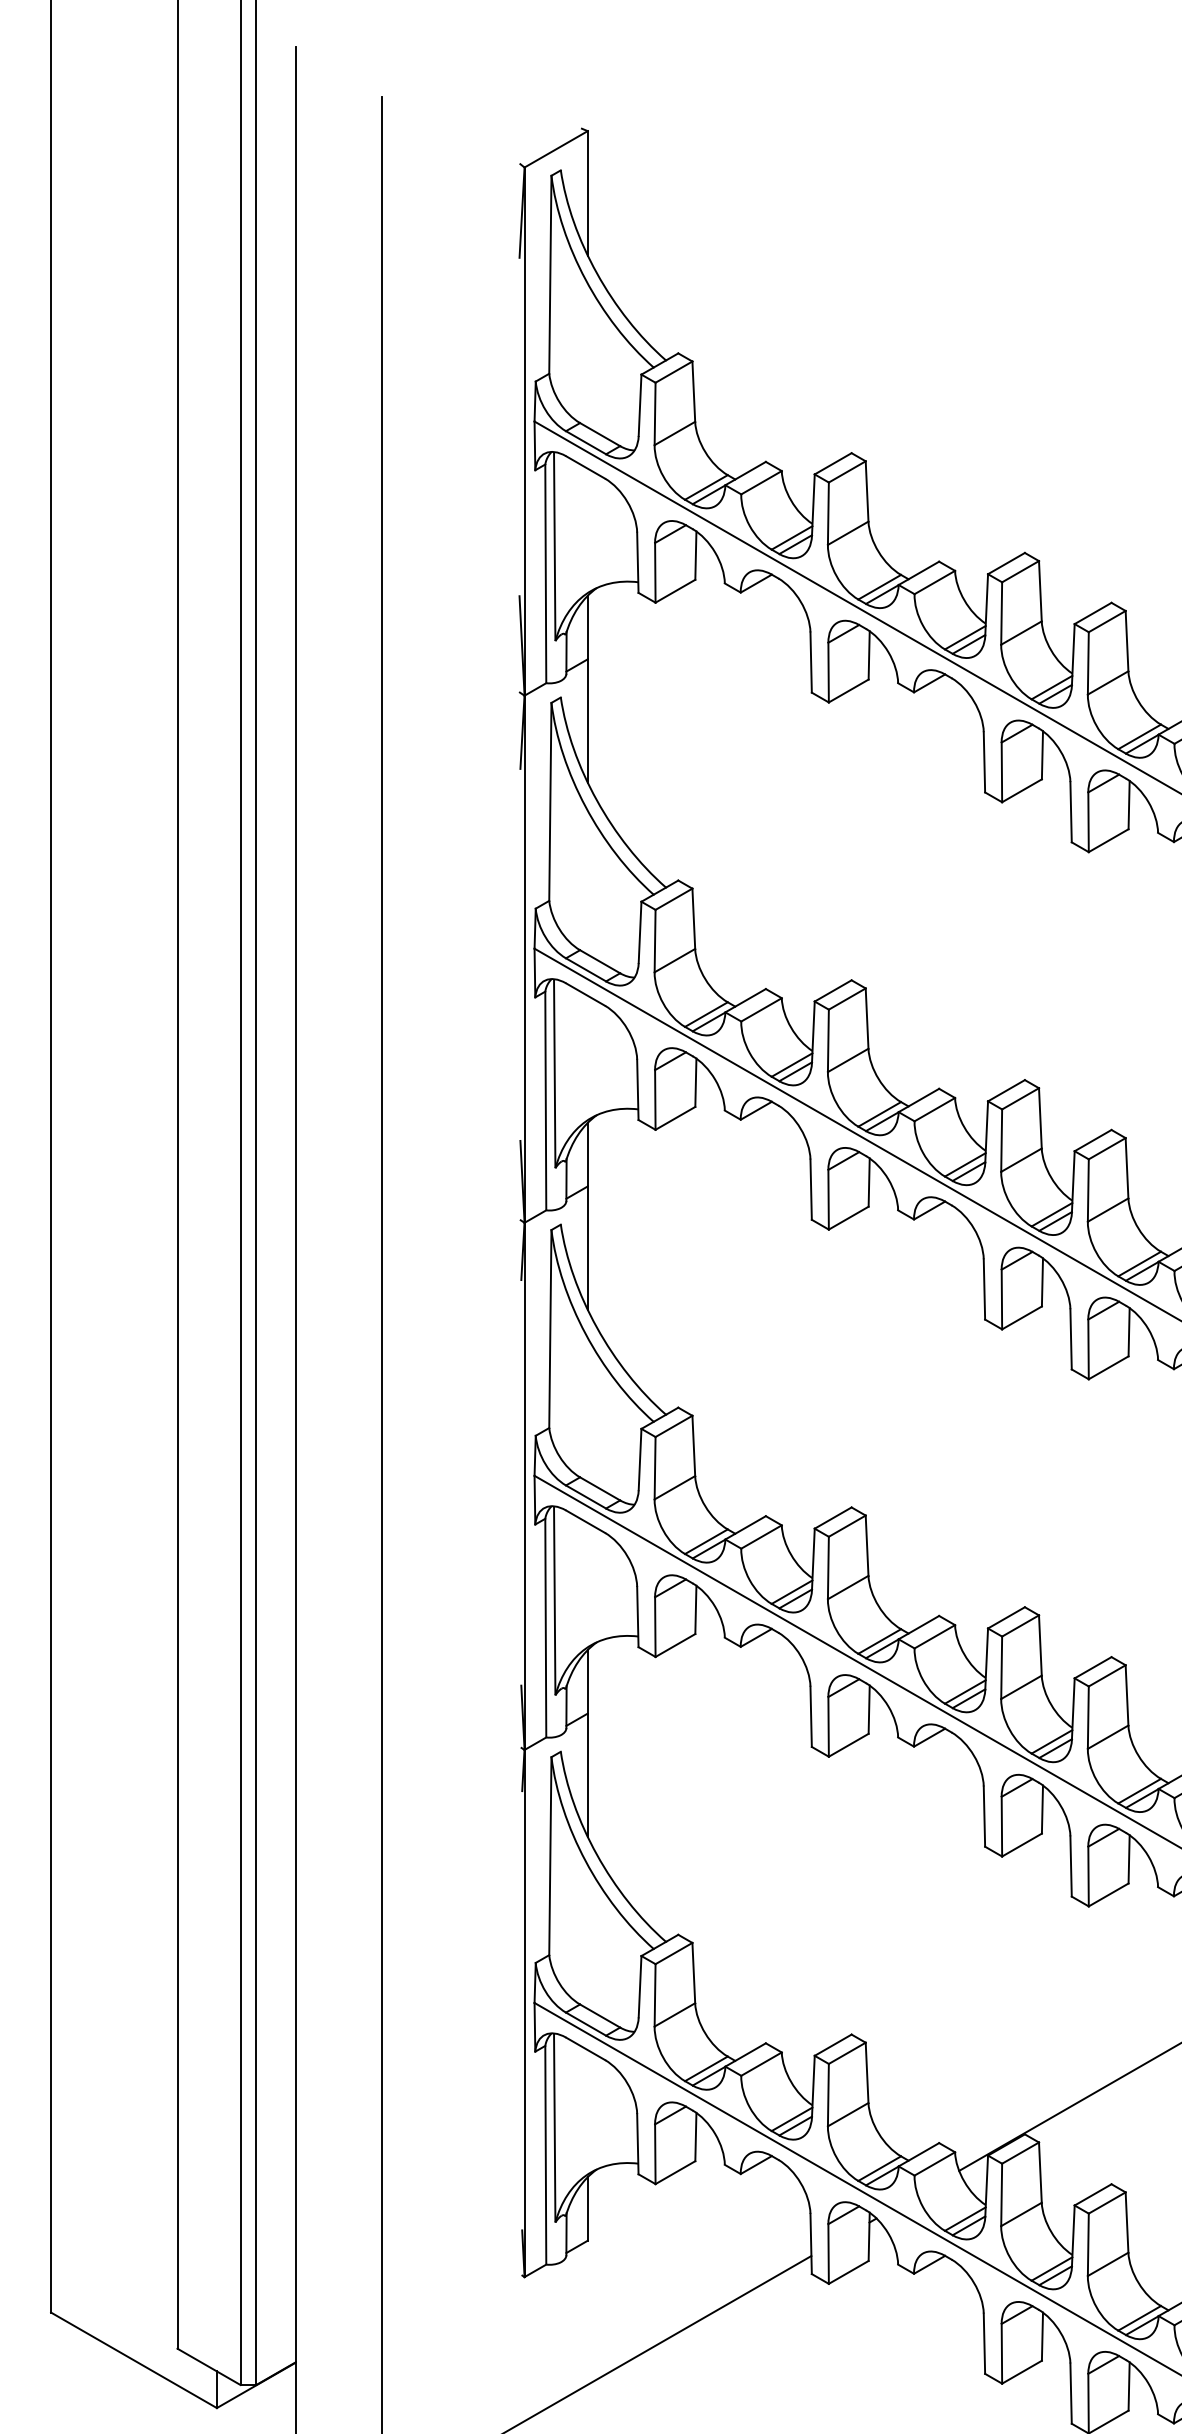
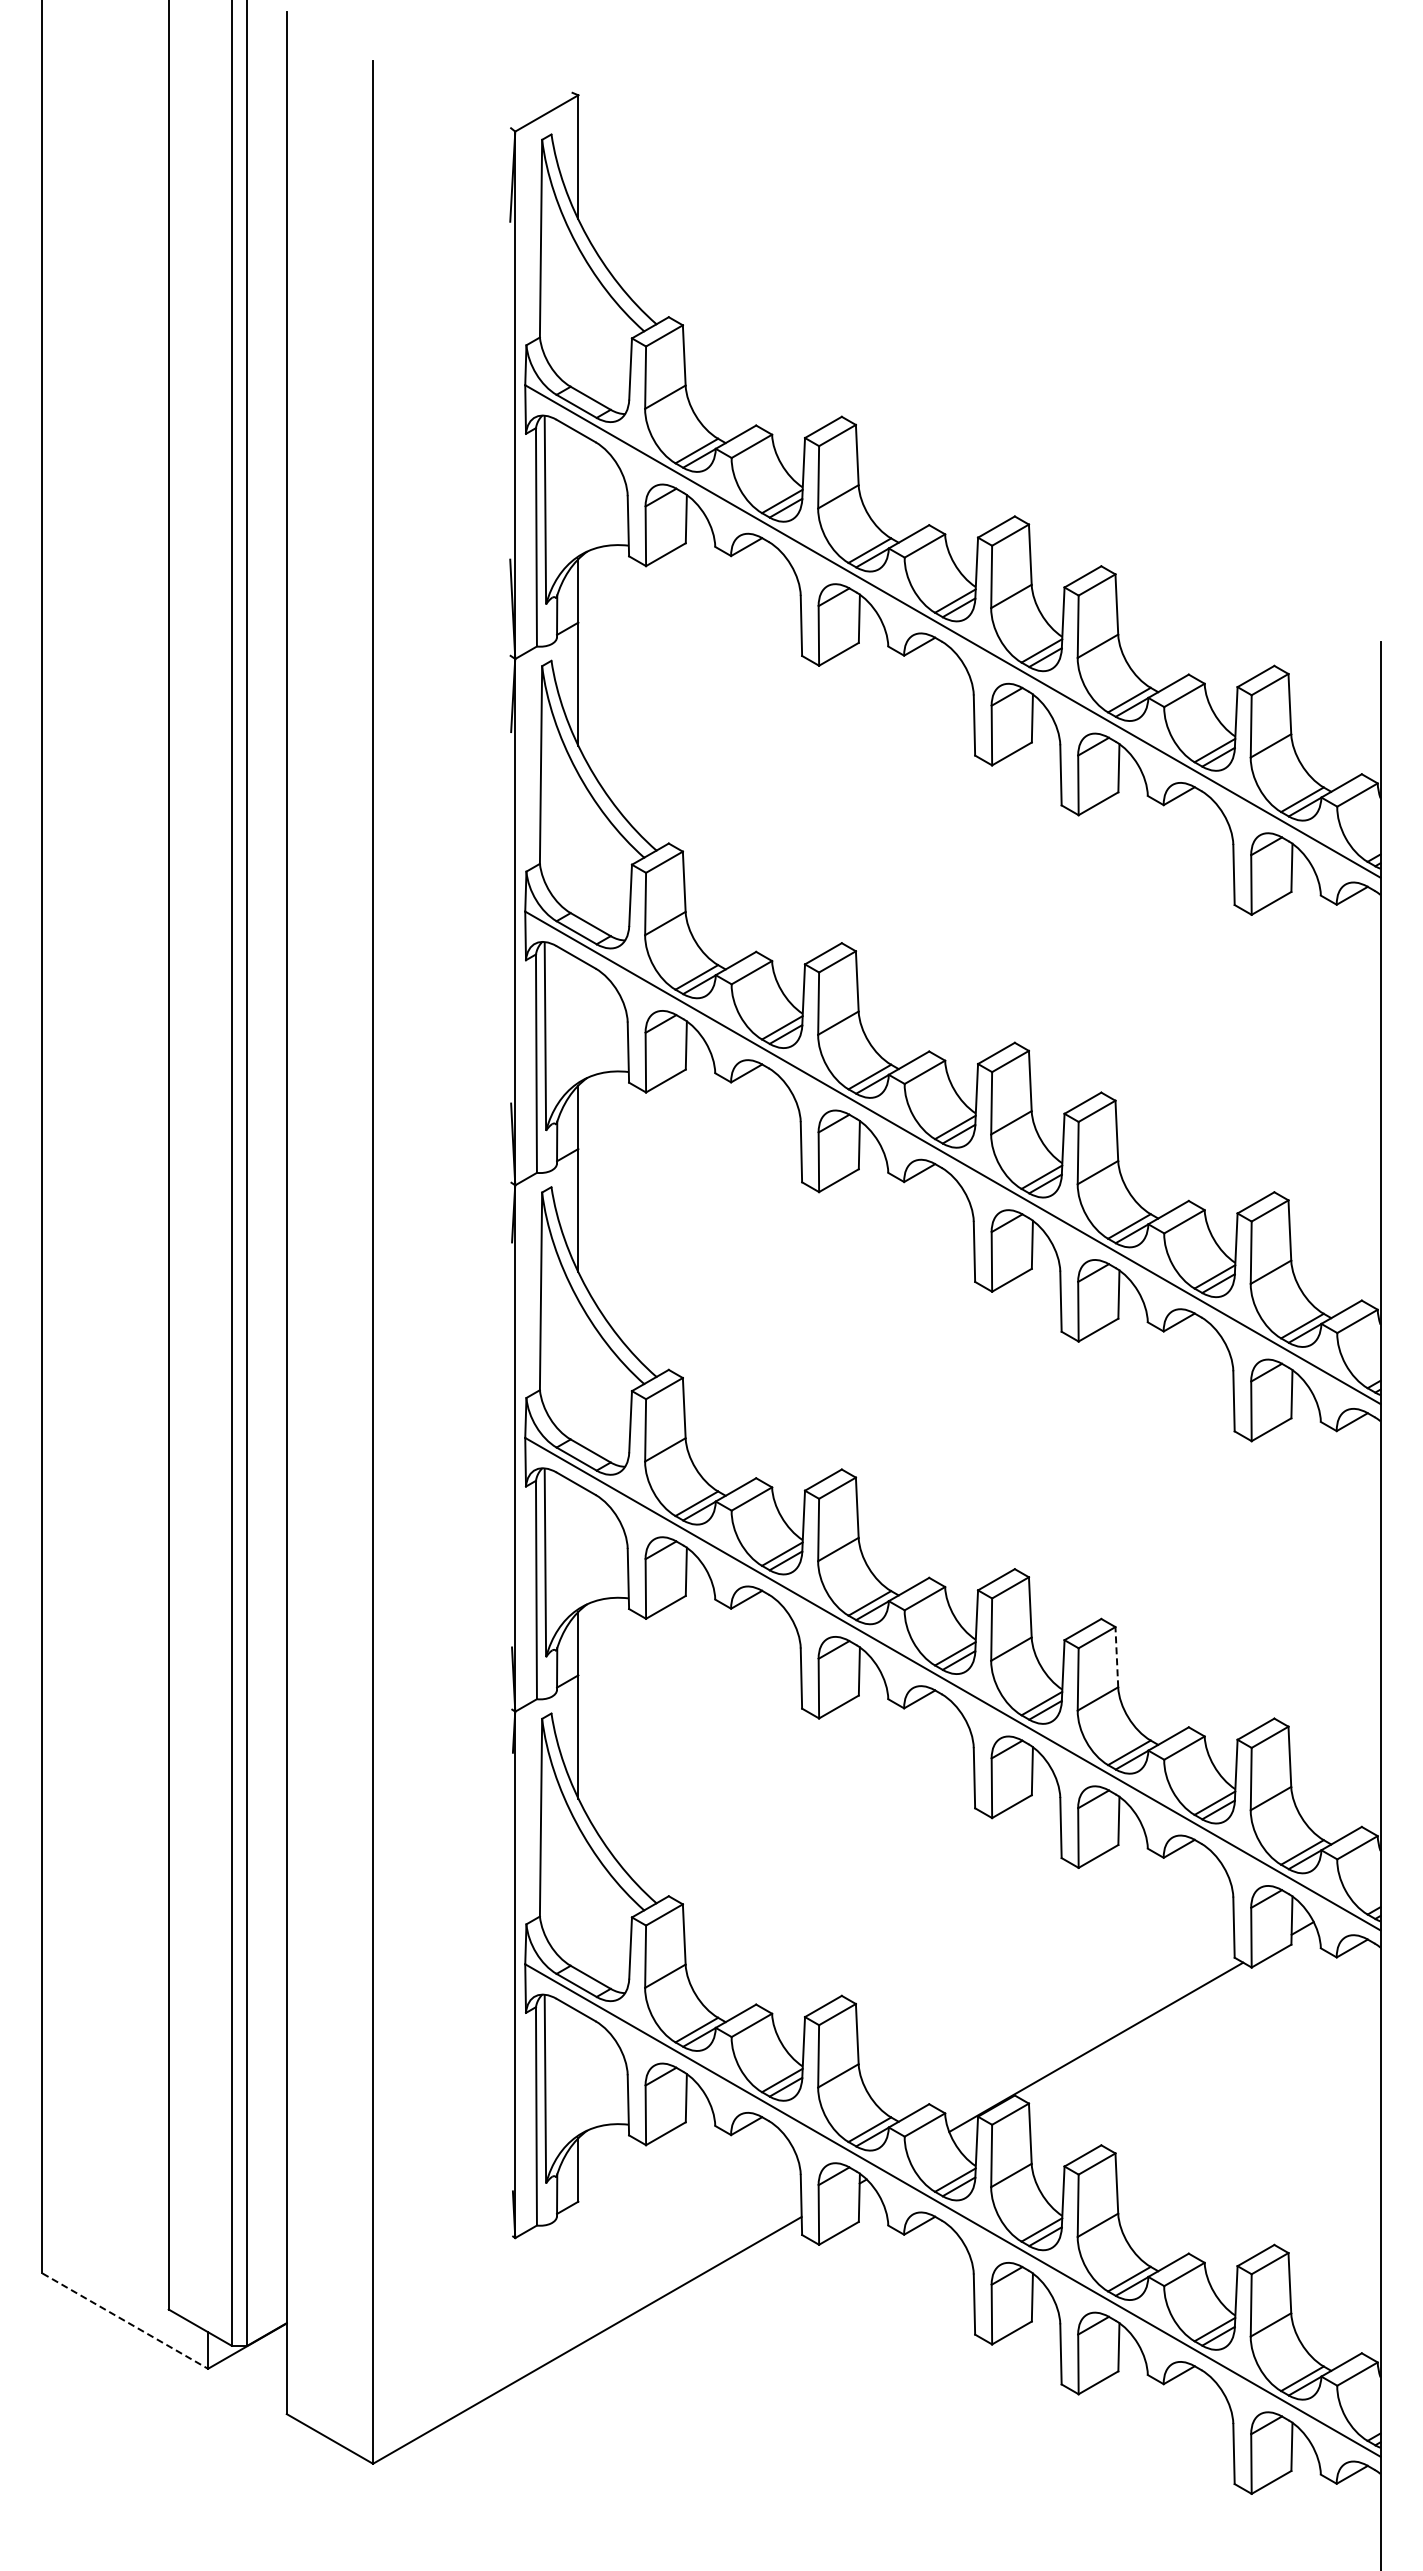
line: (1126, 1694) -> (1116, 1656), solid -> dashed
line: (134, 2360) -> (125, 2321), solid -> dashed

